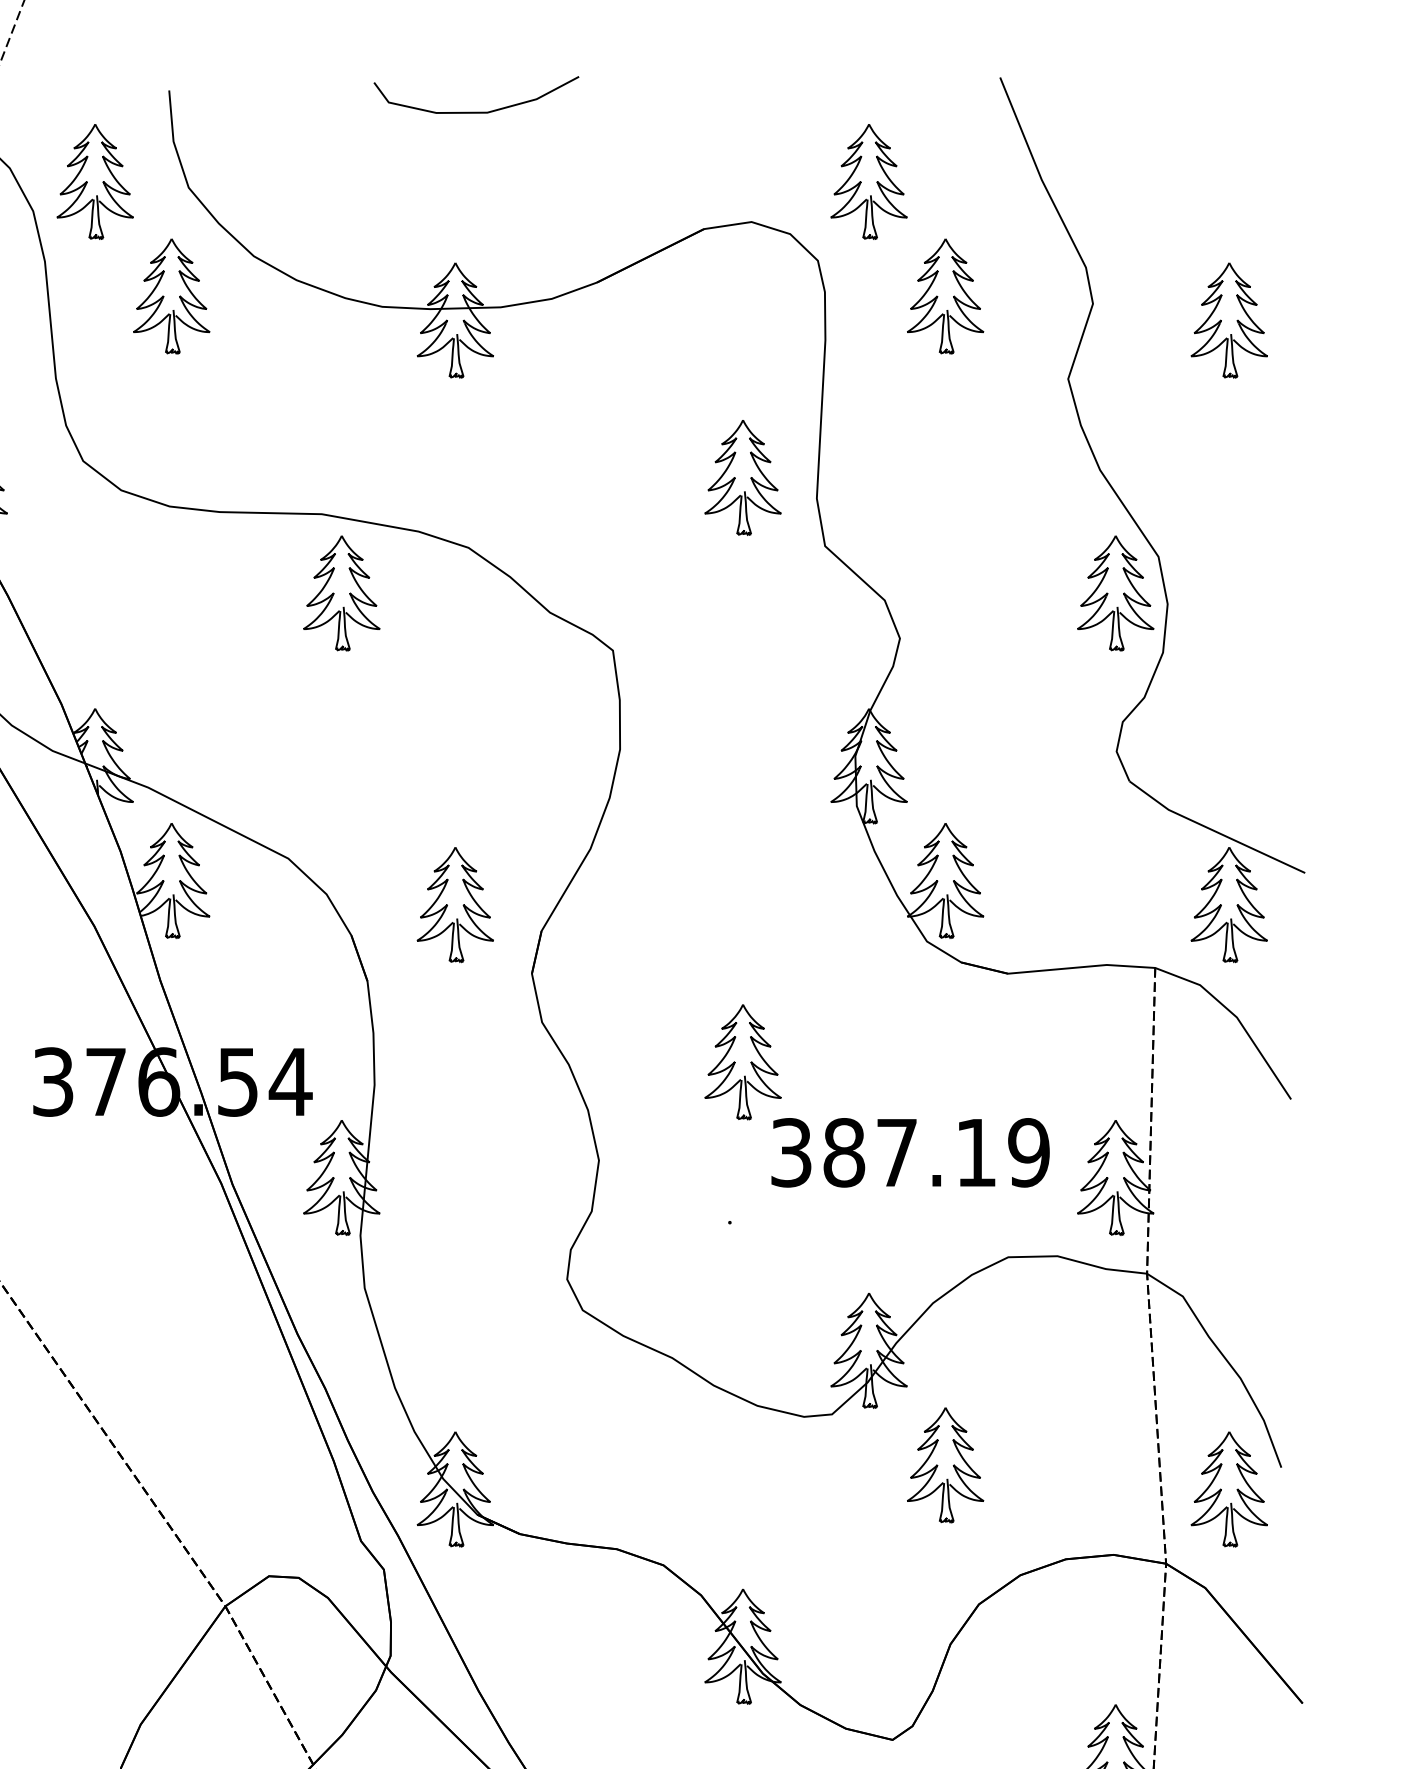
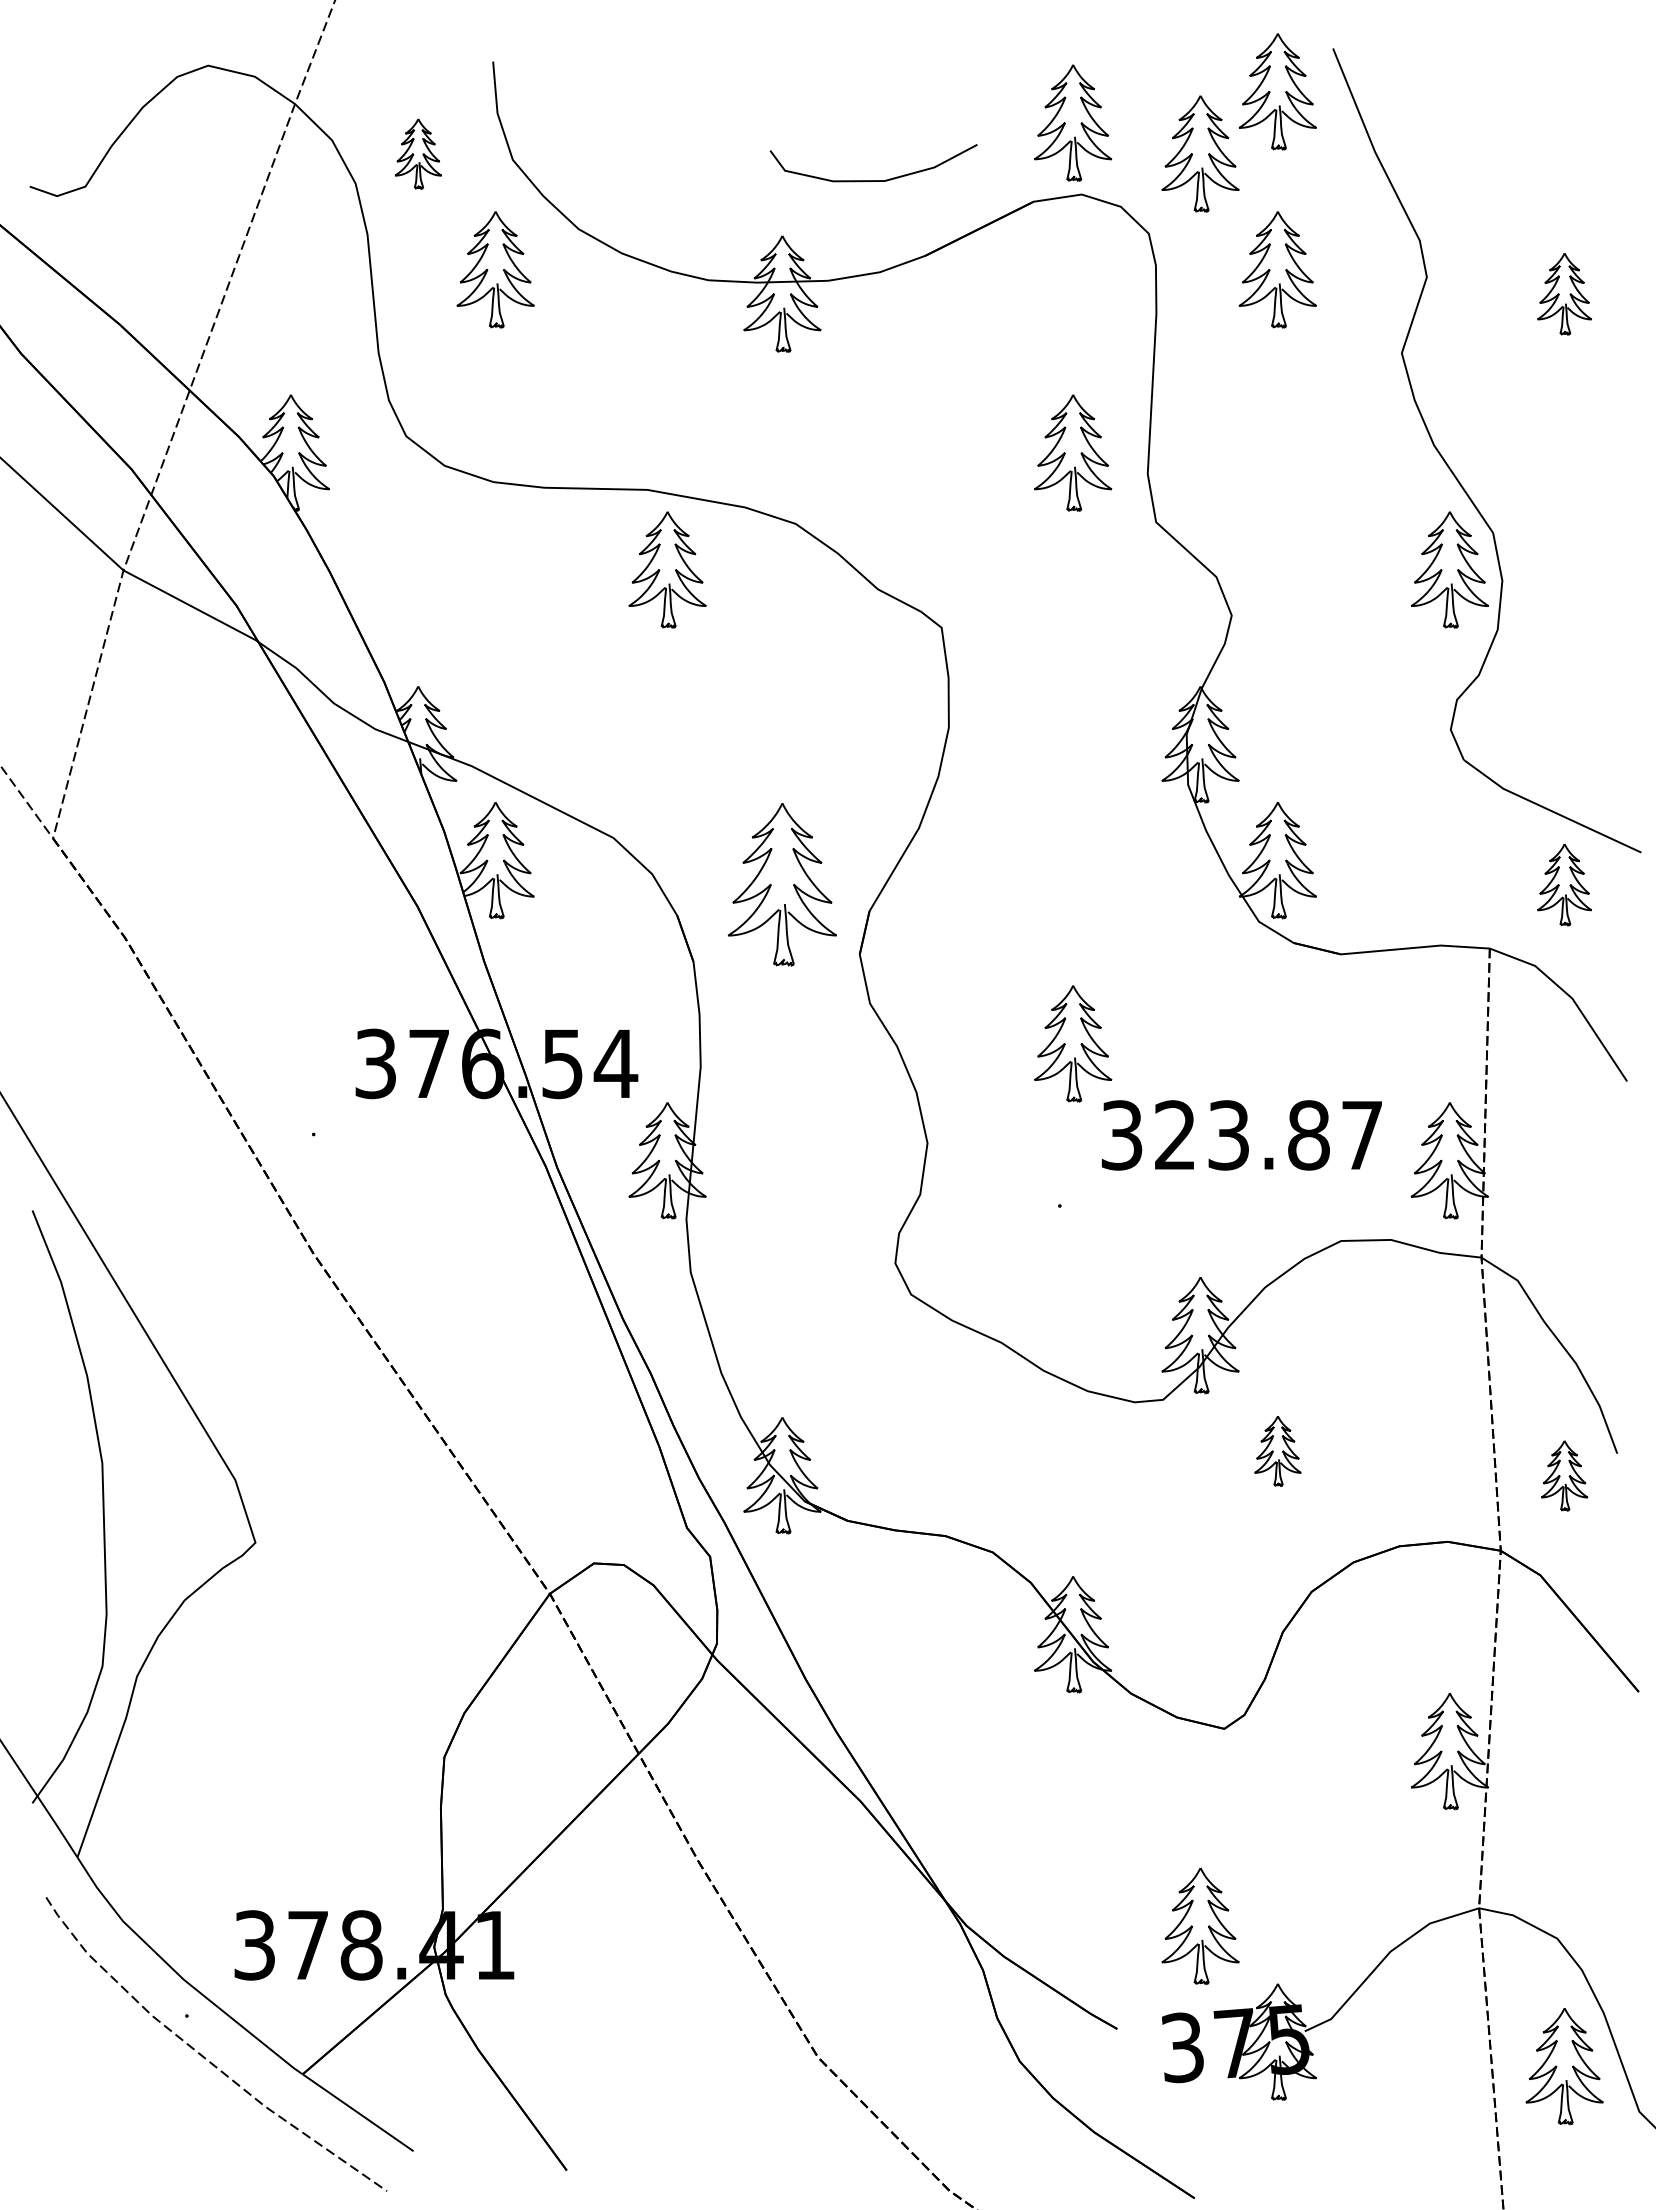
curve: (476, 112) -> (873, 180), moved
part: (945, 120) -> (1277, 91), added
part: (743, 150) -> (1073, 122), added
part: (95, 181) -> (418, 153), size x0.6
part: (1229, 319) -> (1564, 293), size x0.7
part: (455, 904) -> (782, 884), size x1.4
part: (1229, 904) -> (1564, 884), size x0.7
text: (936, 1152) -> (1268, 1135), 387.19 -> 323.87
part: (945, 1464) -> (1277, 1450), size x0.6
part: (1229, 1489) -> (1564, 1475), size x0.6

